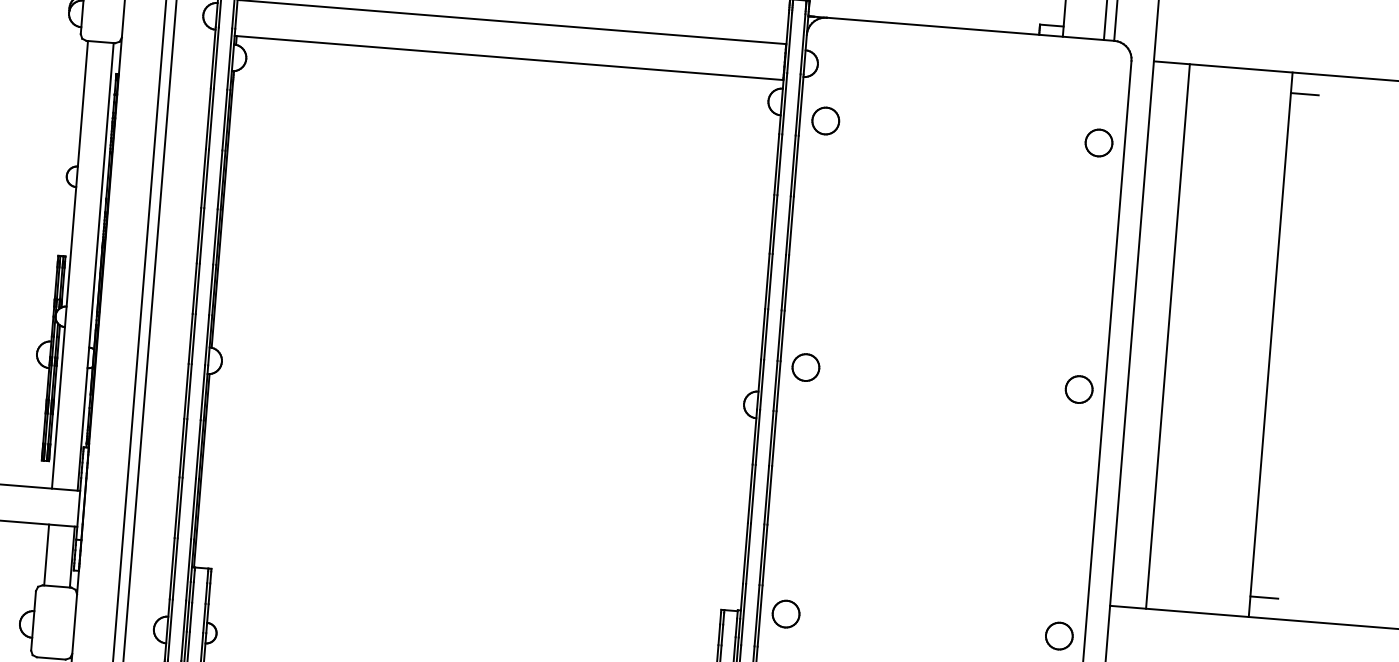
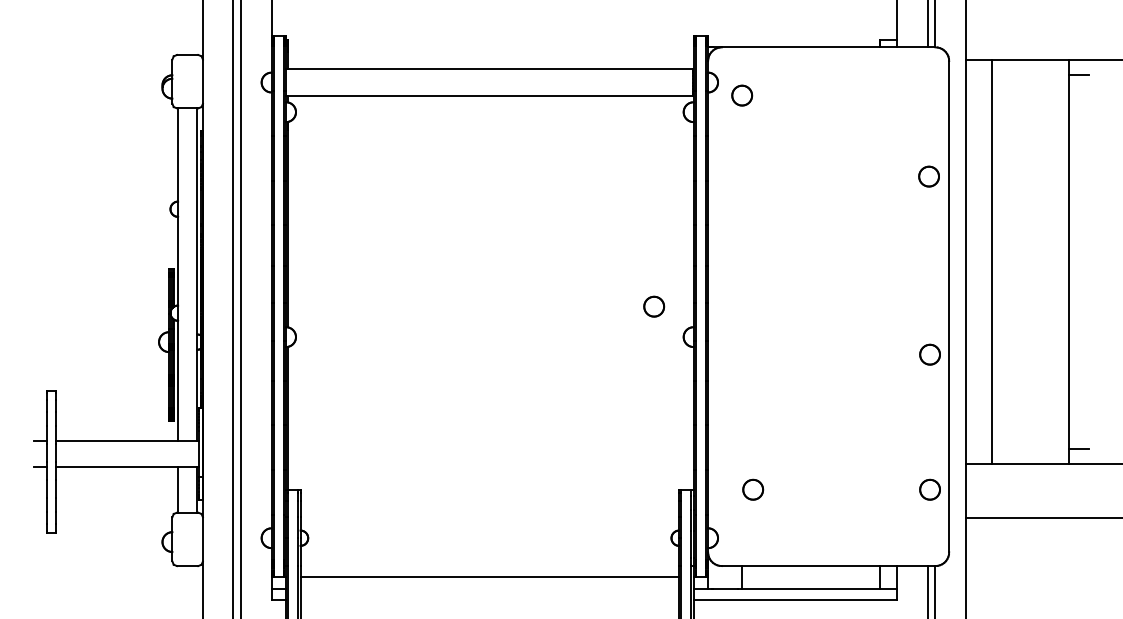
part: (826, 120) -> (742, 95), moved
part: (1098, 142) -> (928, 176), moved
part: (806, 367) -> (654, 306), moved
part: (1078, 389) -> (929, 354), moved
part: (786, 613) -> (753, 489), moved

